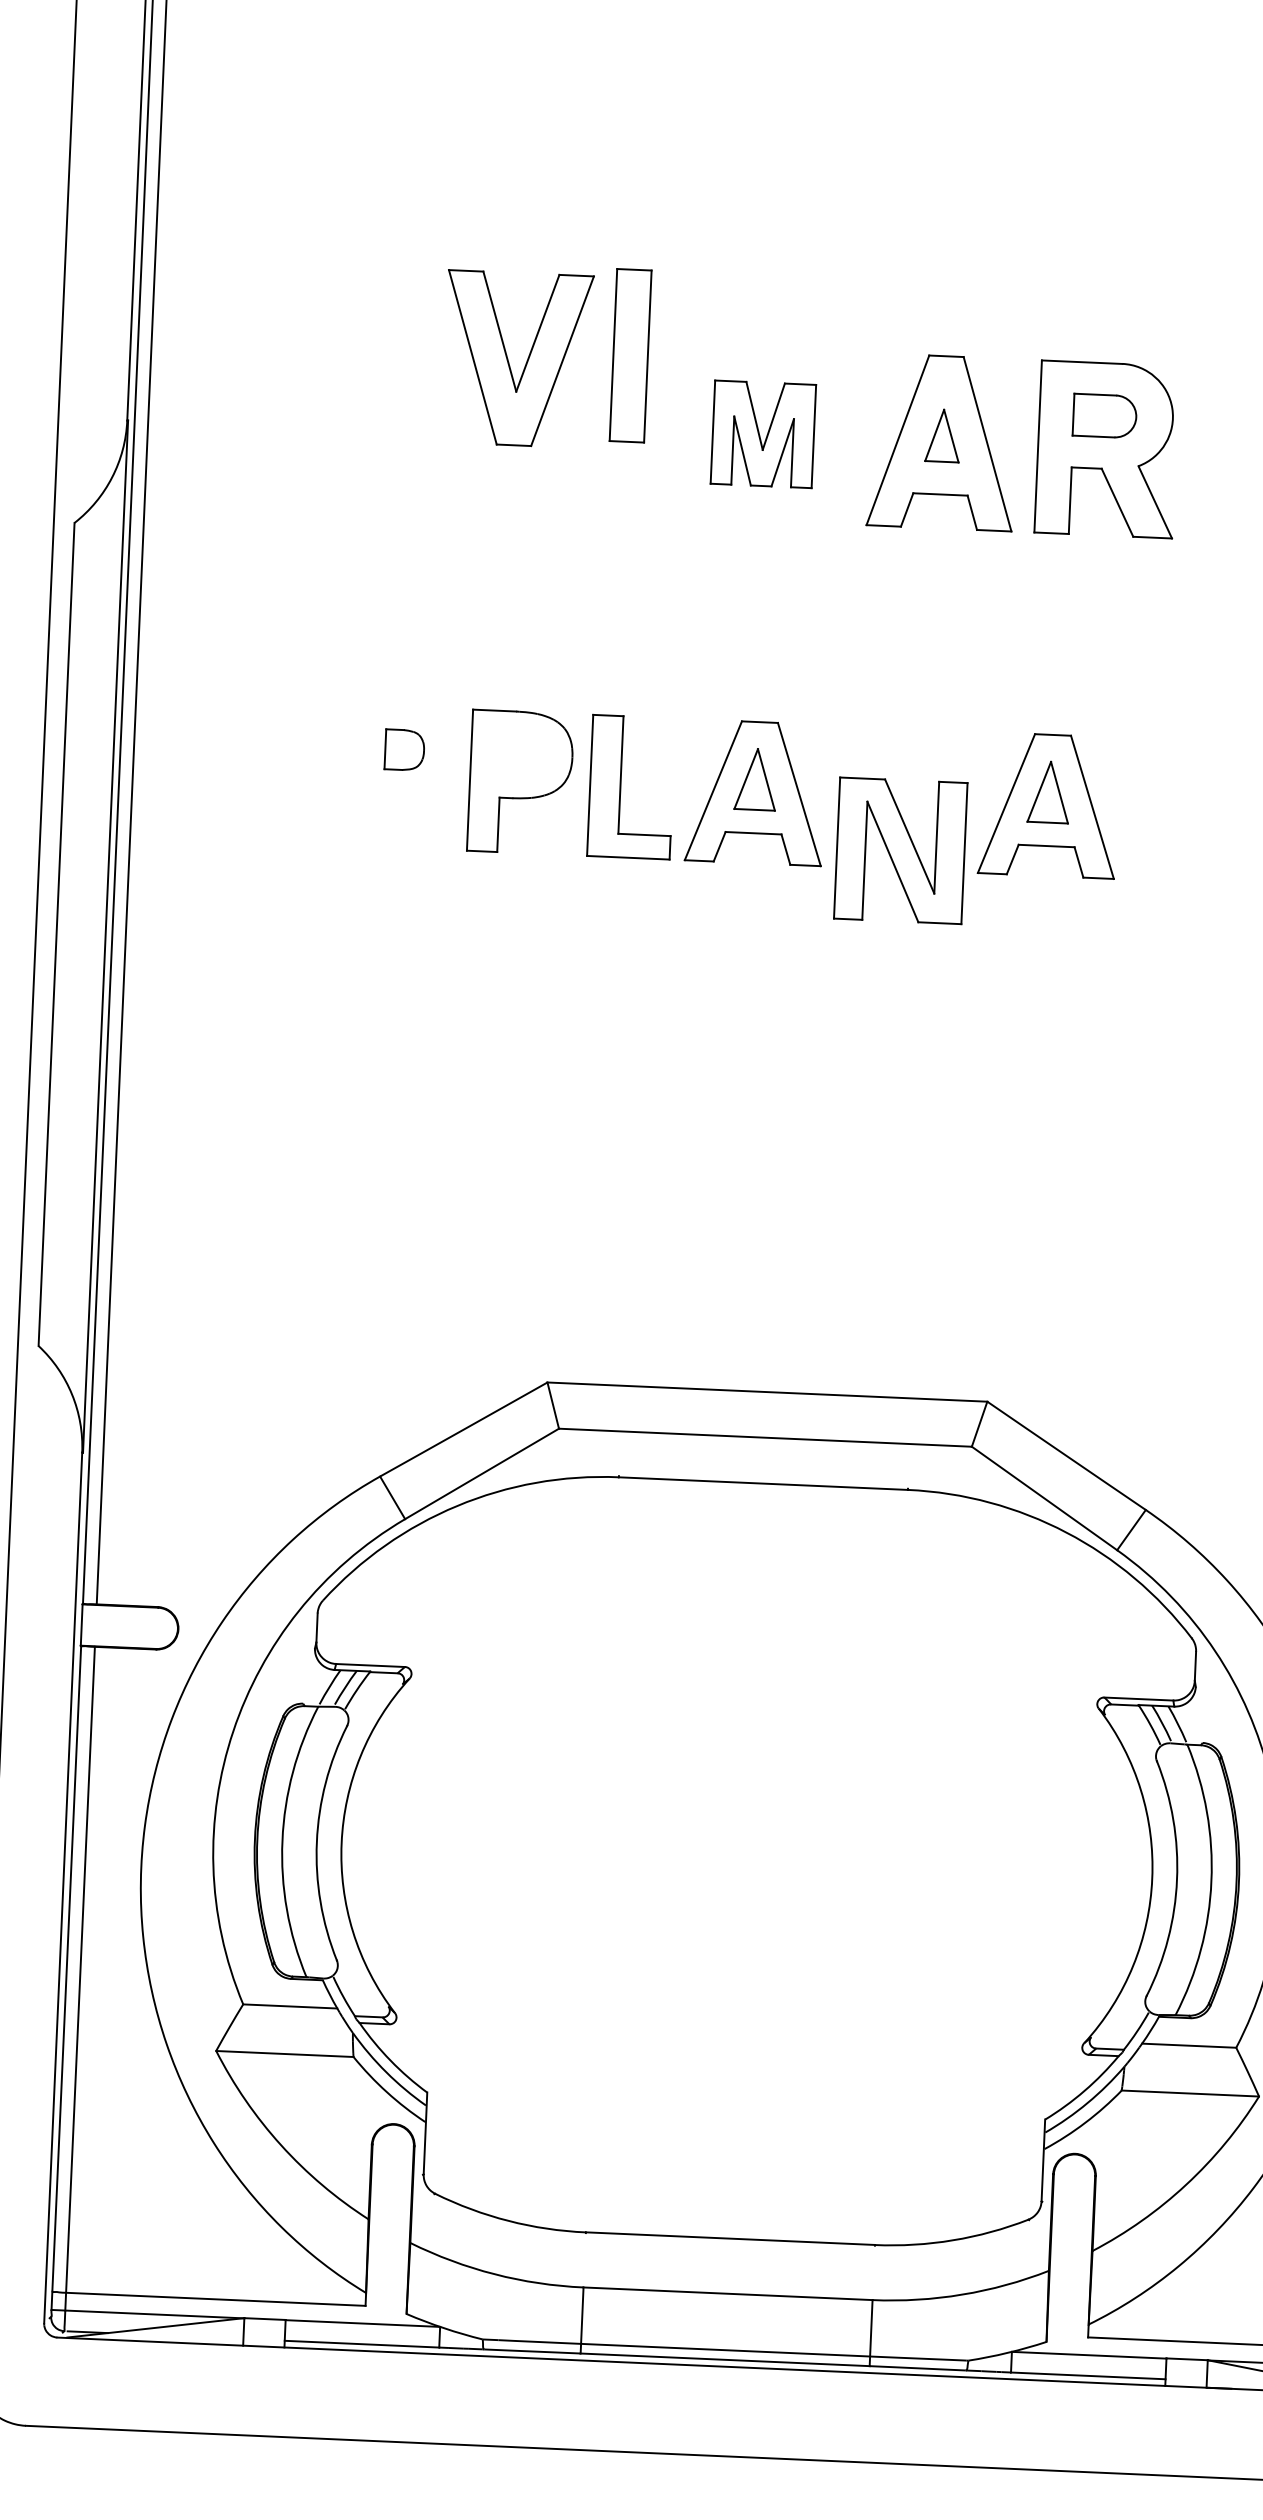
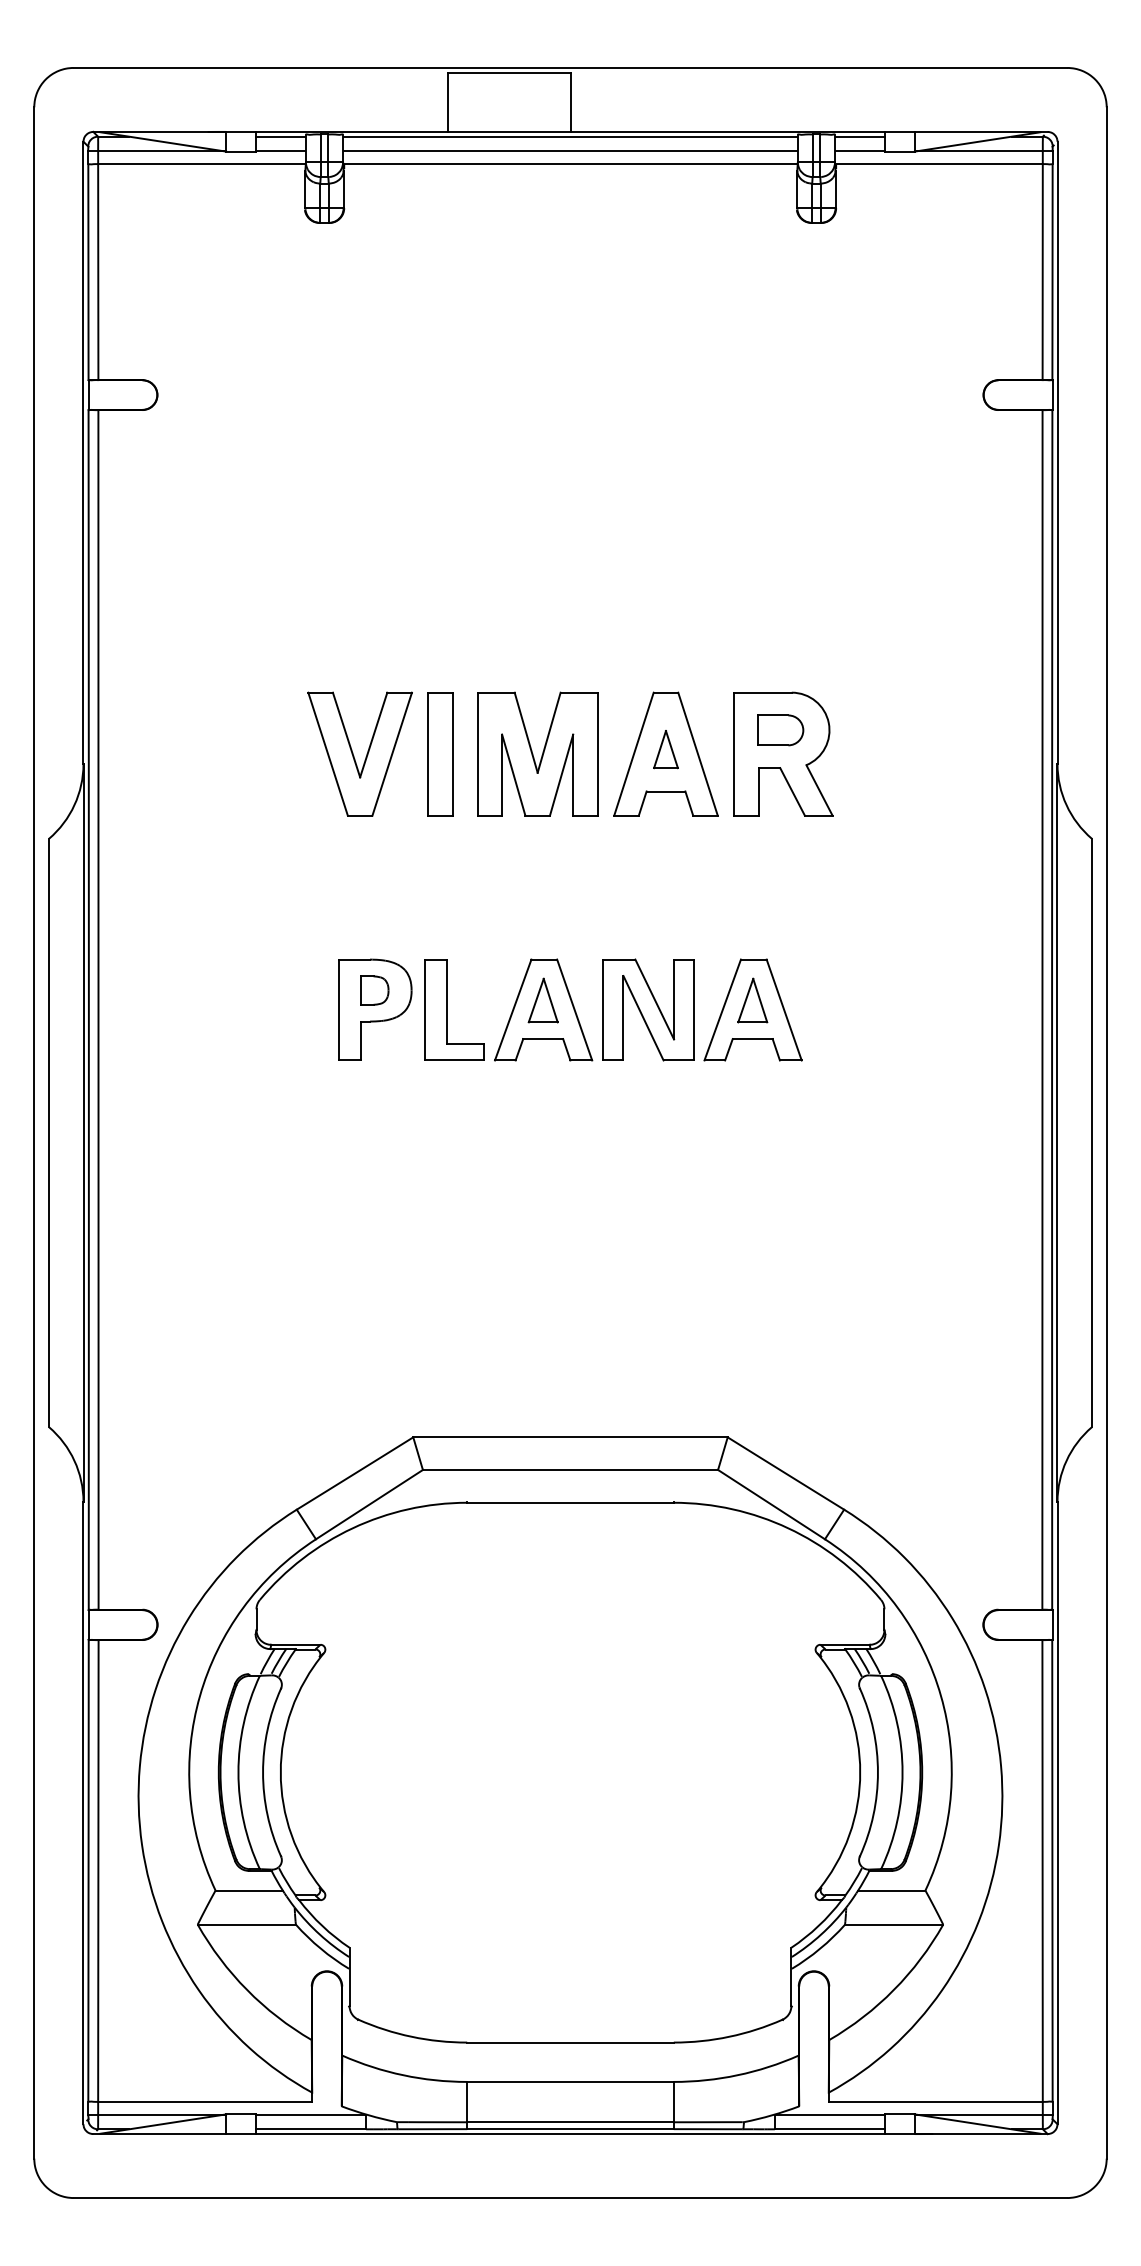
part: (630, 356) -> (440, 754), moved
part: (516, 358) -> (359, 753), moved
part: (763, 433) -> (537, 753), size x1.67
part: (404, 749) -> (374, 990), moved
part: (900, 850) -> (648, 1009), moved

